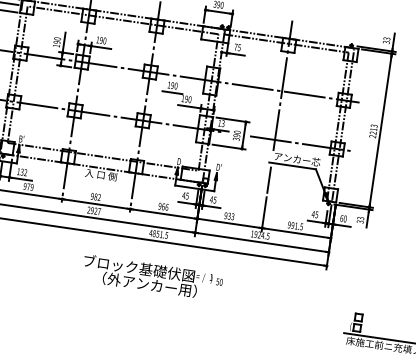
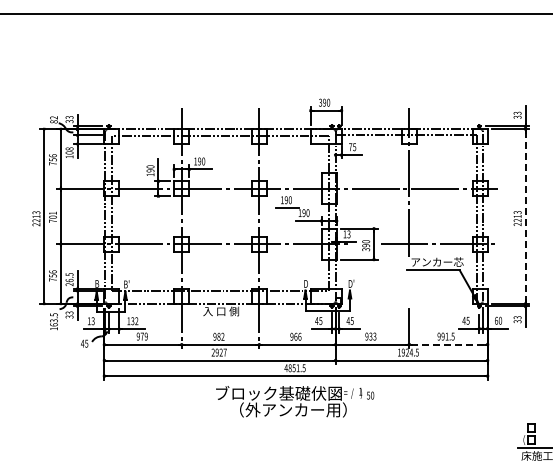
line: (380, 130) -> (525, 216), solid -> dashed
line: (269, 179) -> (409, 289), removed
line: (296, 233) -> (448, 344), solid -> dashed
text: (152, 277) -> (295, 401), moved

